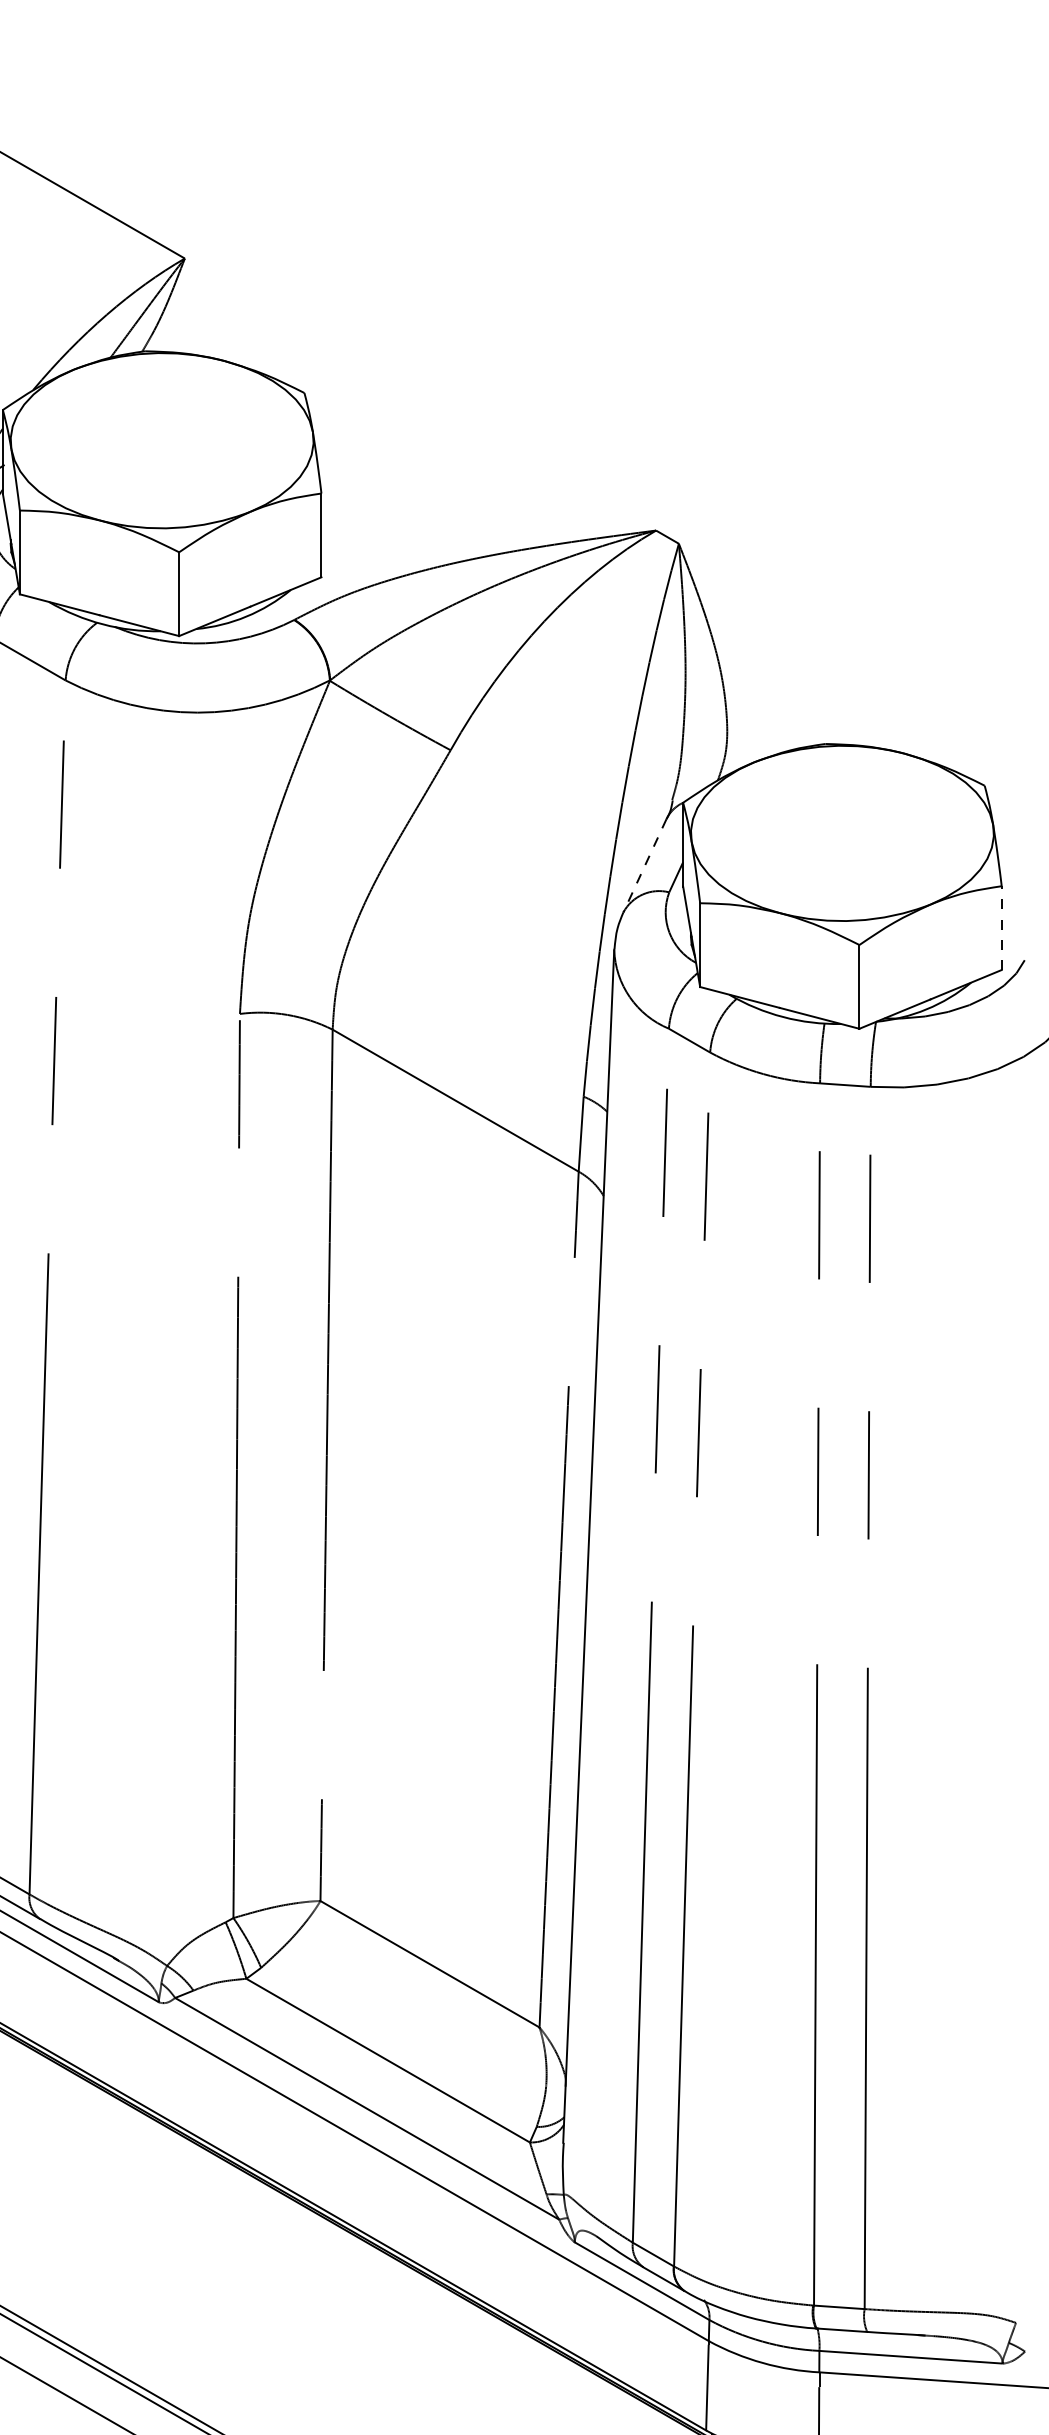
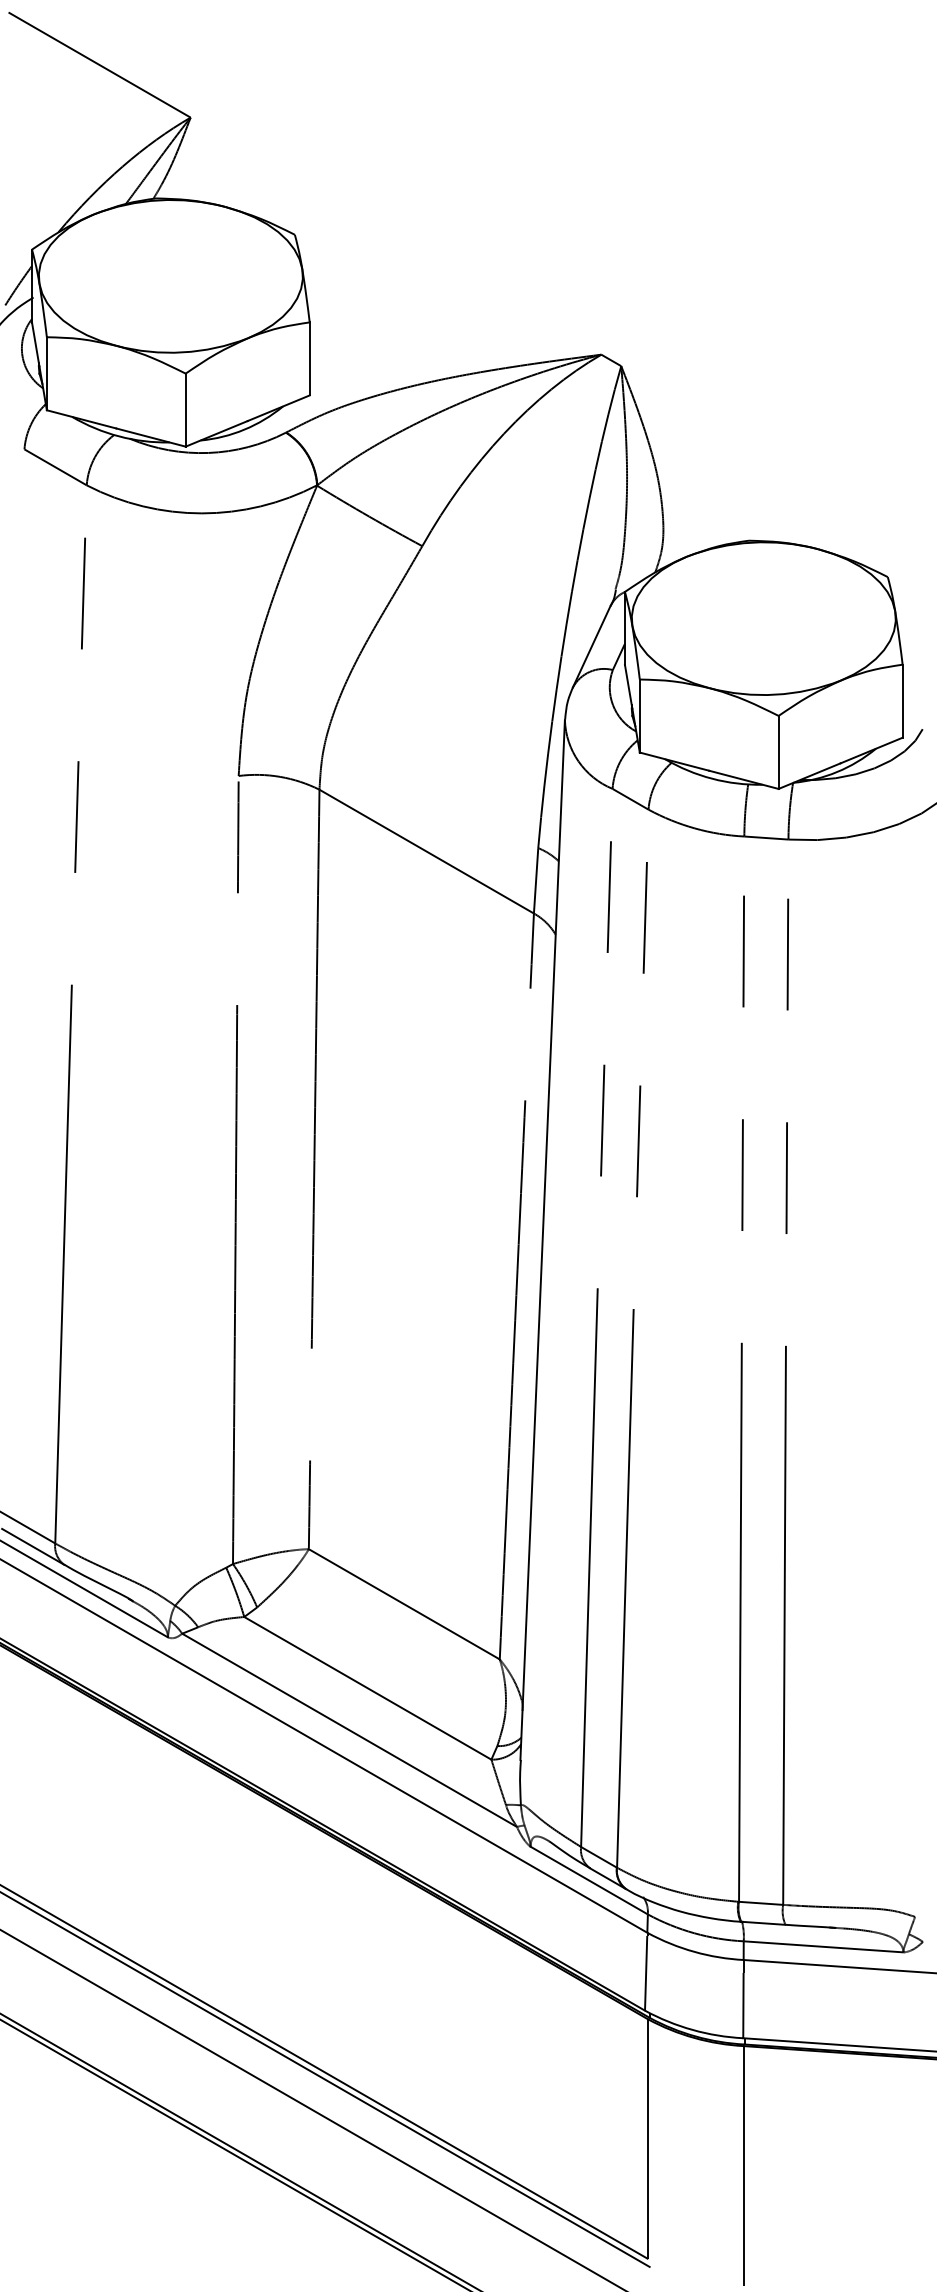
line: (644, 865) -> (591, 646), dashed -> solid
line: (1001, 928) -> (902, 701), dashed -> solid

